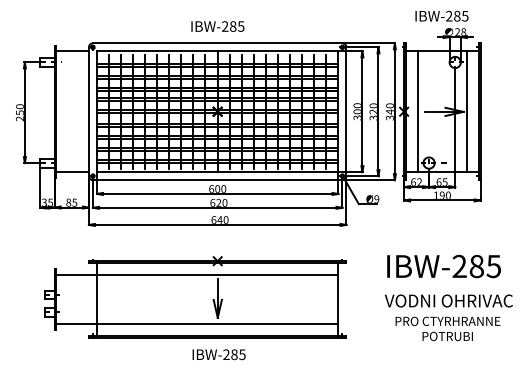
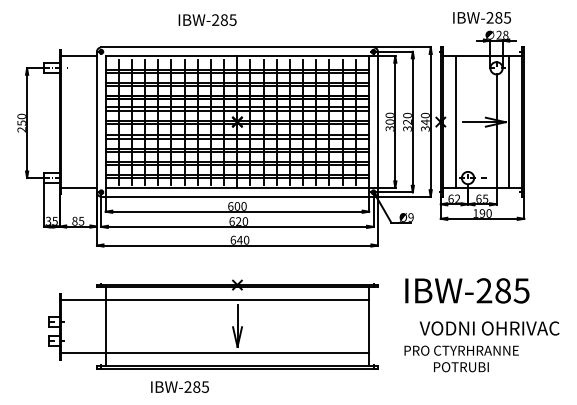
text: (217, 25) -> (207, 19), moved
text: (444, 266) -> (467, 290), moved
text: (447, 328) -> (461, 358), moved
text: (218, 354) -> (179, 386), moved

